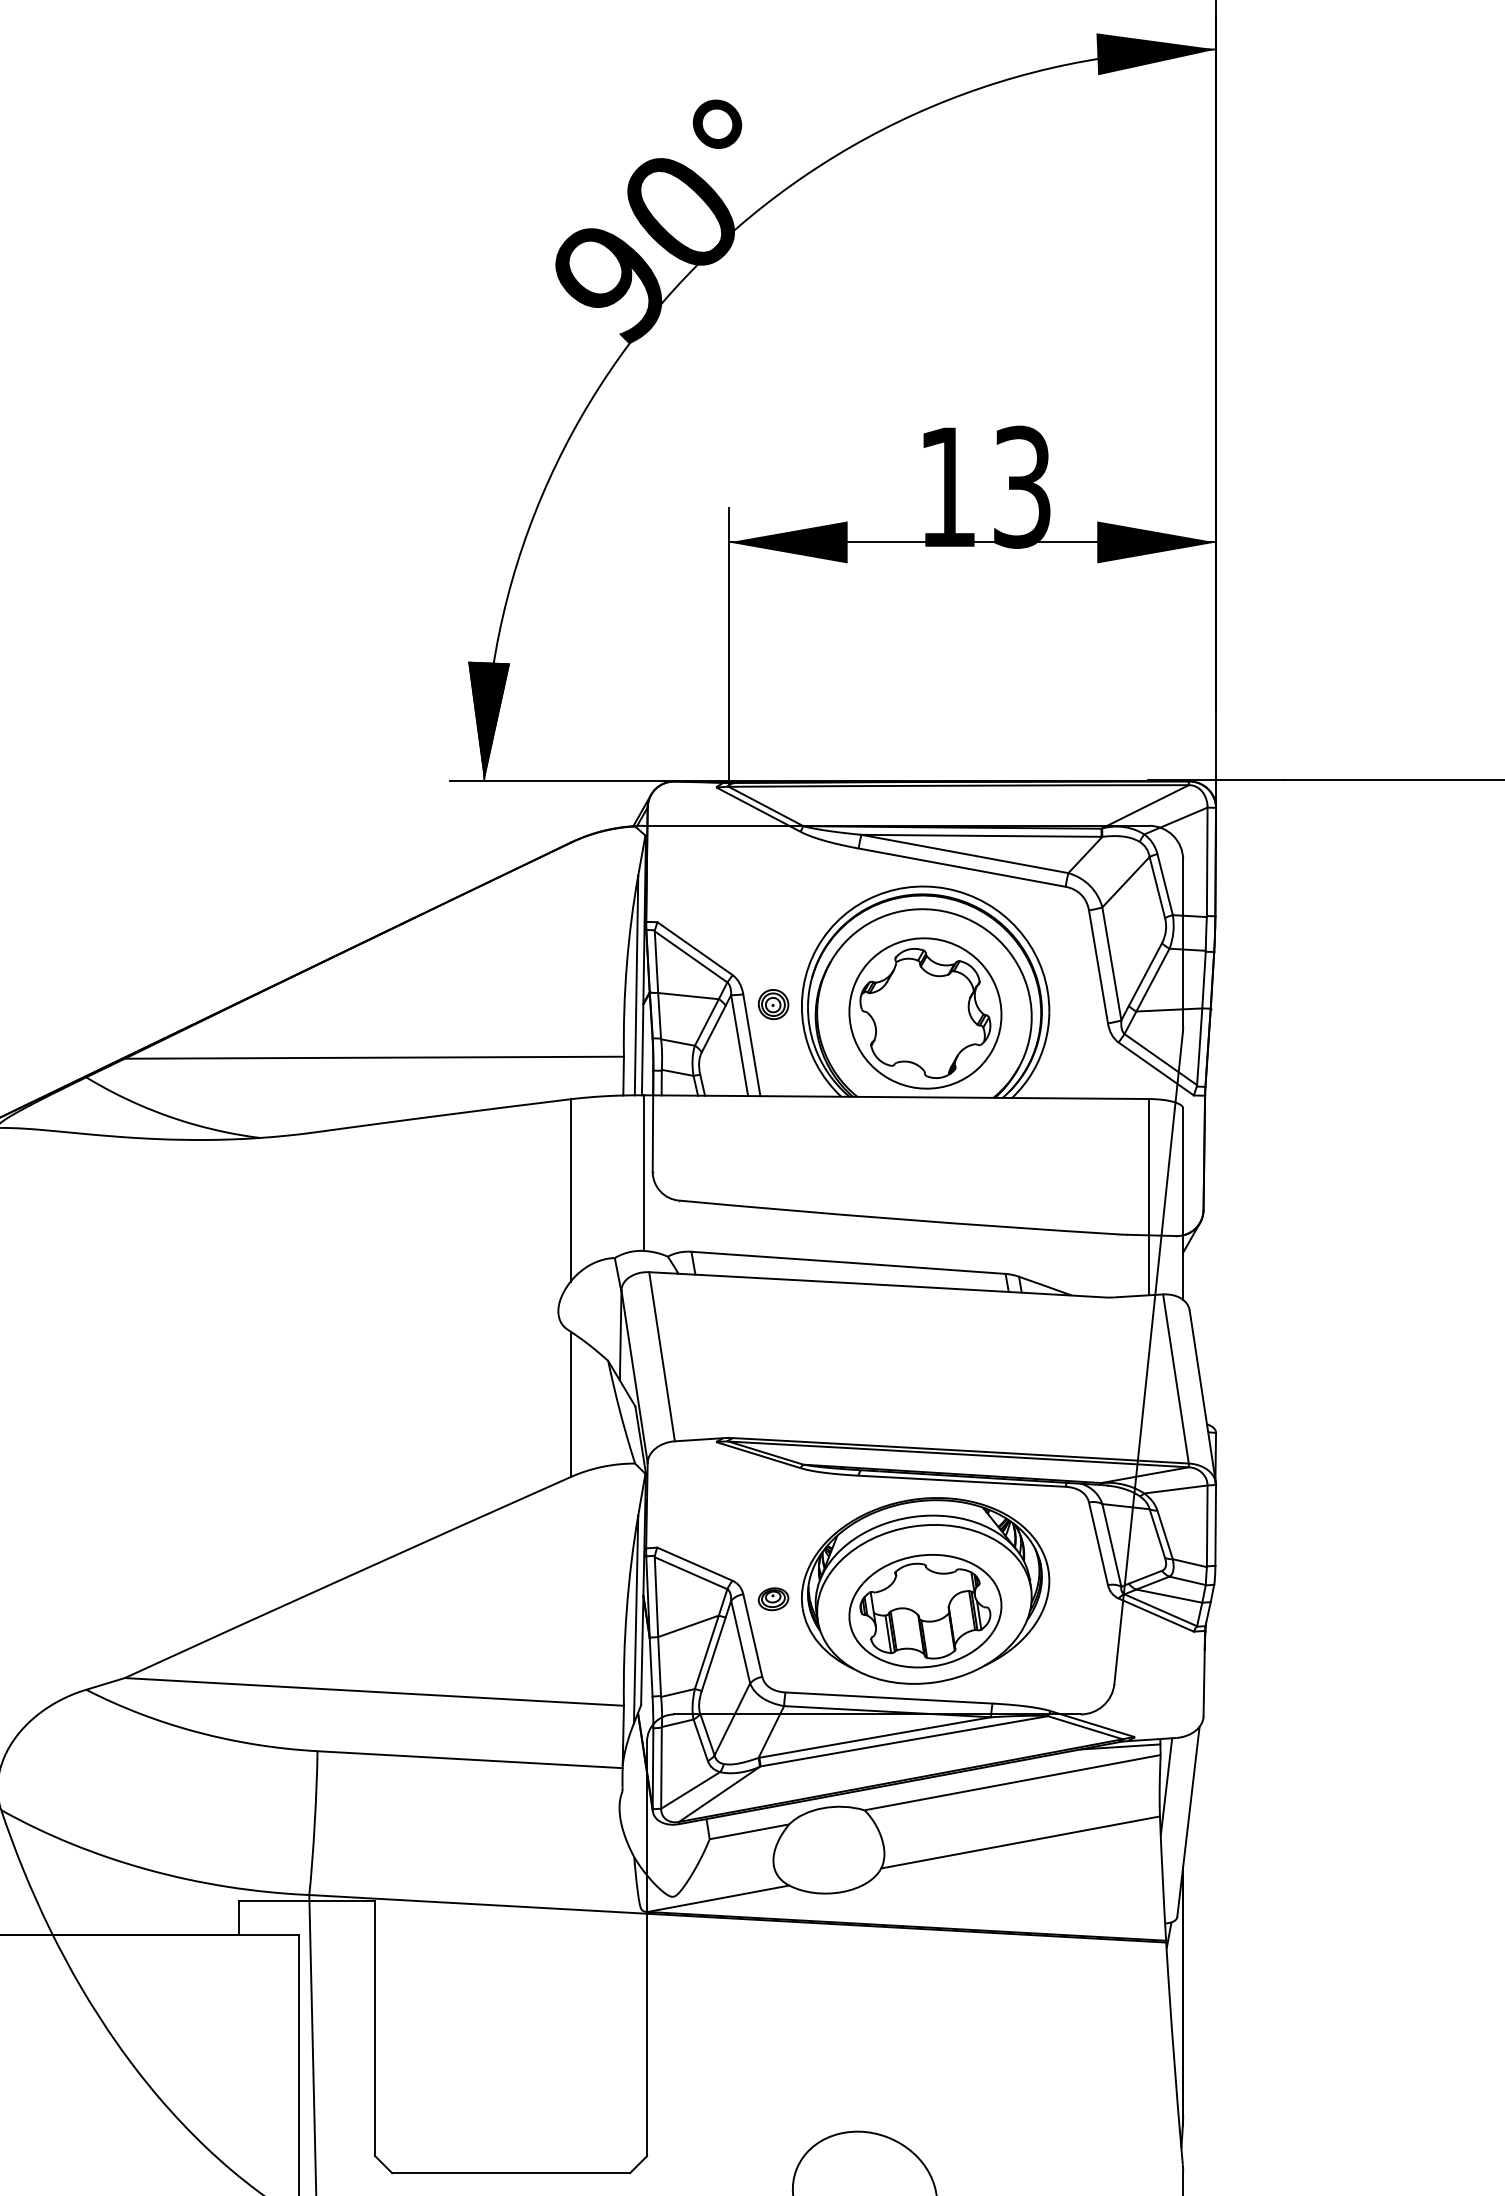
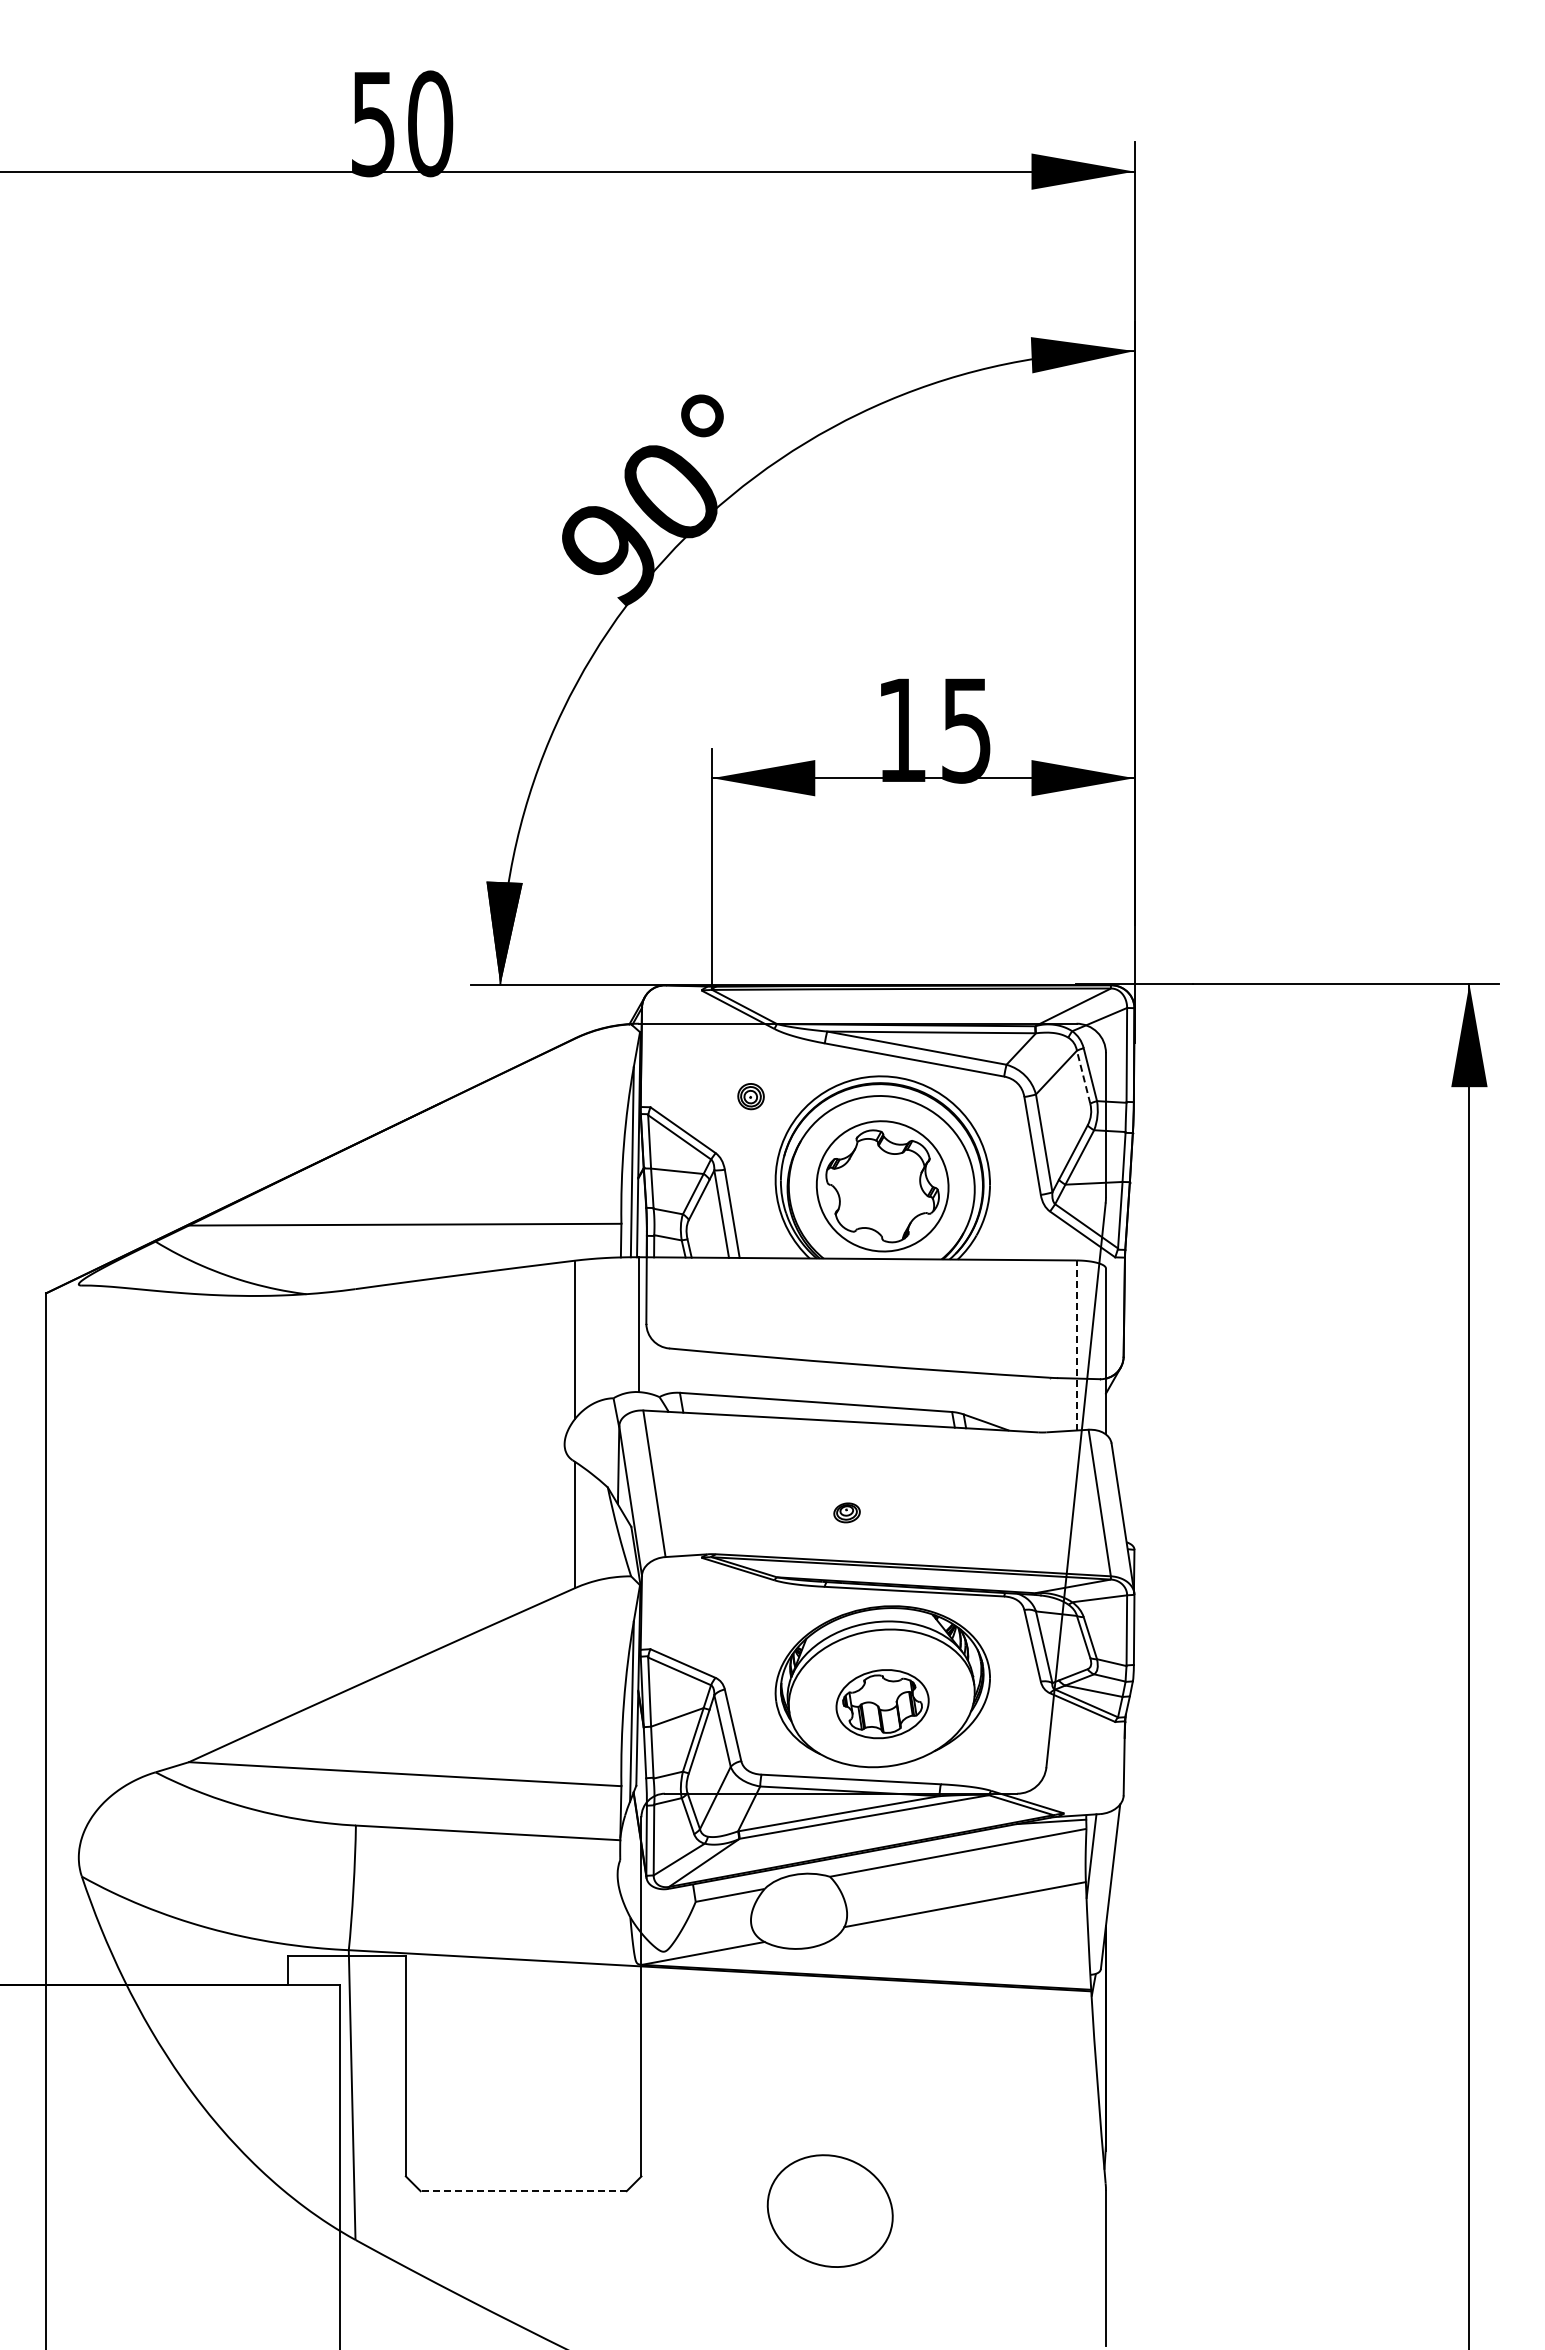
text: (1022, 487) -> (966, 730), 13 -> 15
line: (1157, 886) -> (1083, 1076), solid -> dashed
part: (772, 1004) -> (750, 1096), moved
line: (1149, 1196) -> (1076, 1344), solid -> dashed
part: (772, 1598) -> (846, 1512), moved
part: (925, 1610) -> (882, 1703), size x0.7
line: (510, 2173) -> (523, 2191), solid -> dashed

